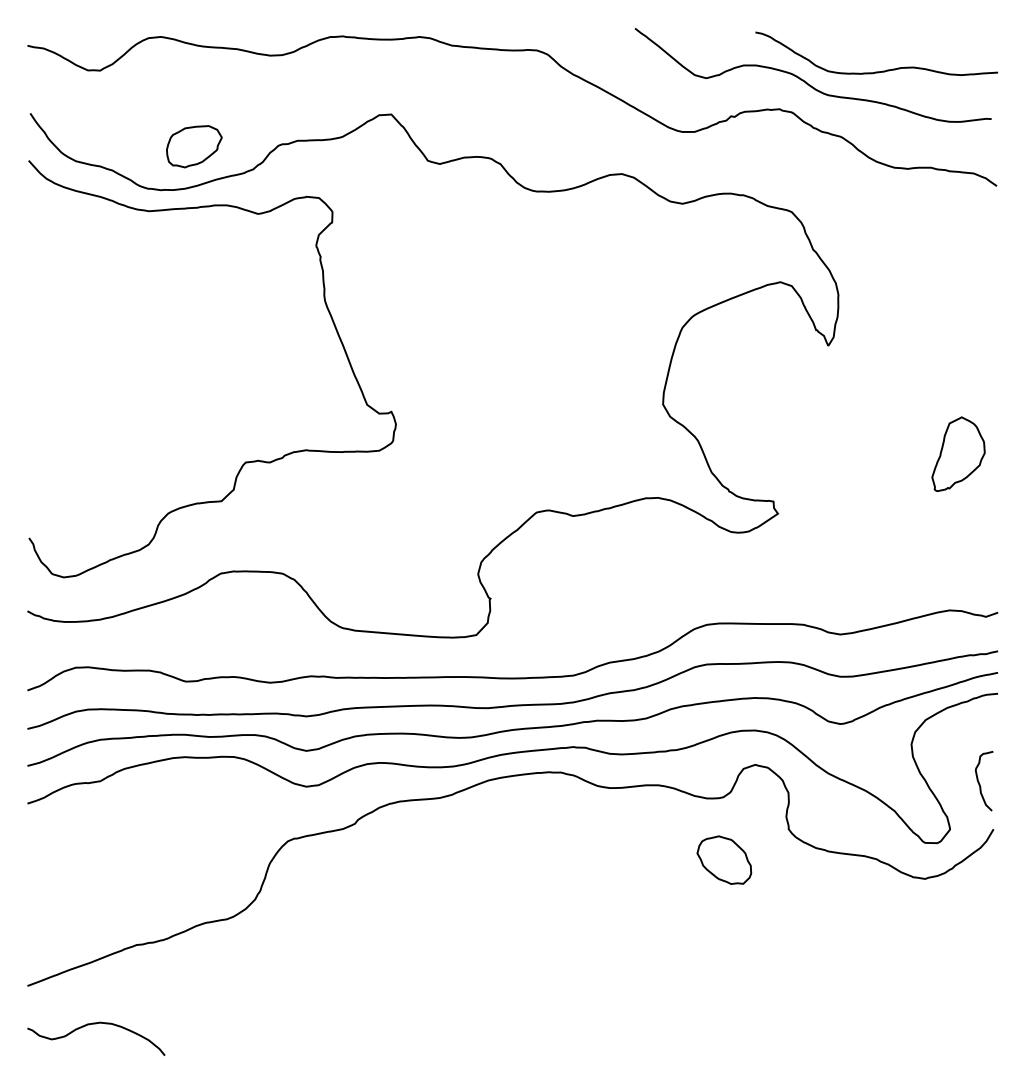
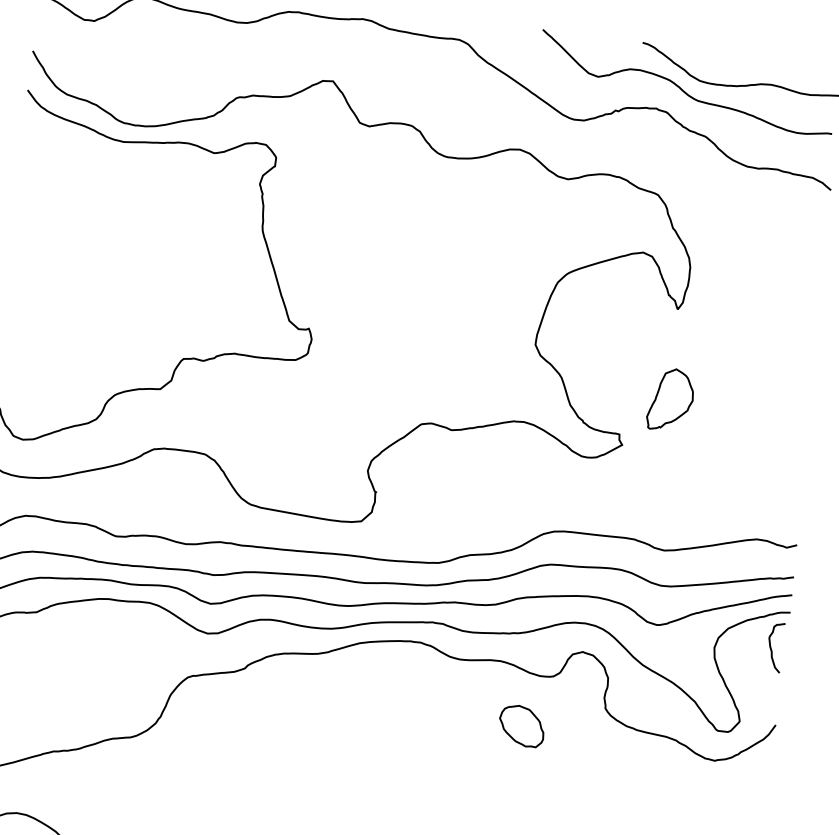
part: (194, 146) -> (166, 91), removed
part: (958, 454) -> (670, 399), moved
curve: (979, 781) -> (771, 647), moved
part: (724, 859) -> (522, 725), moved

